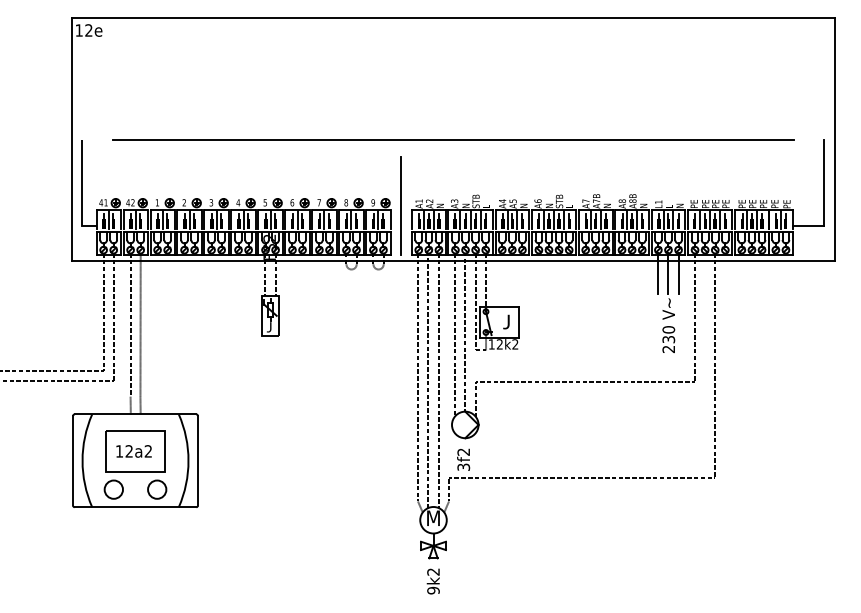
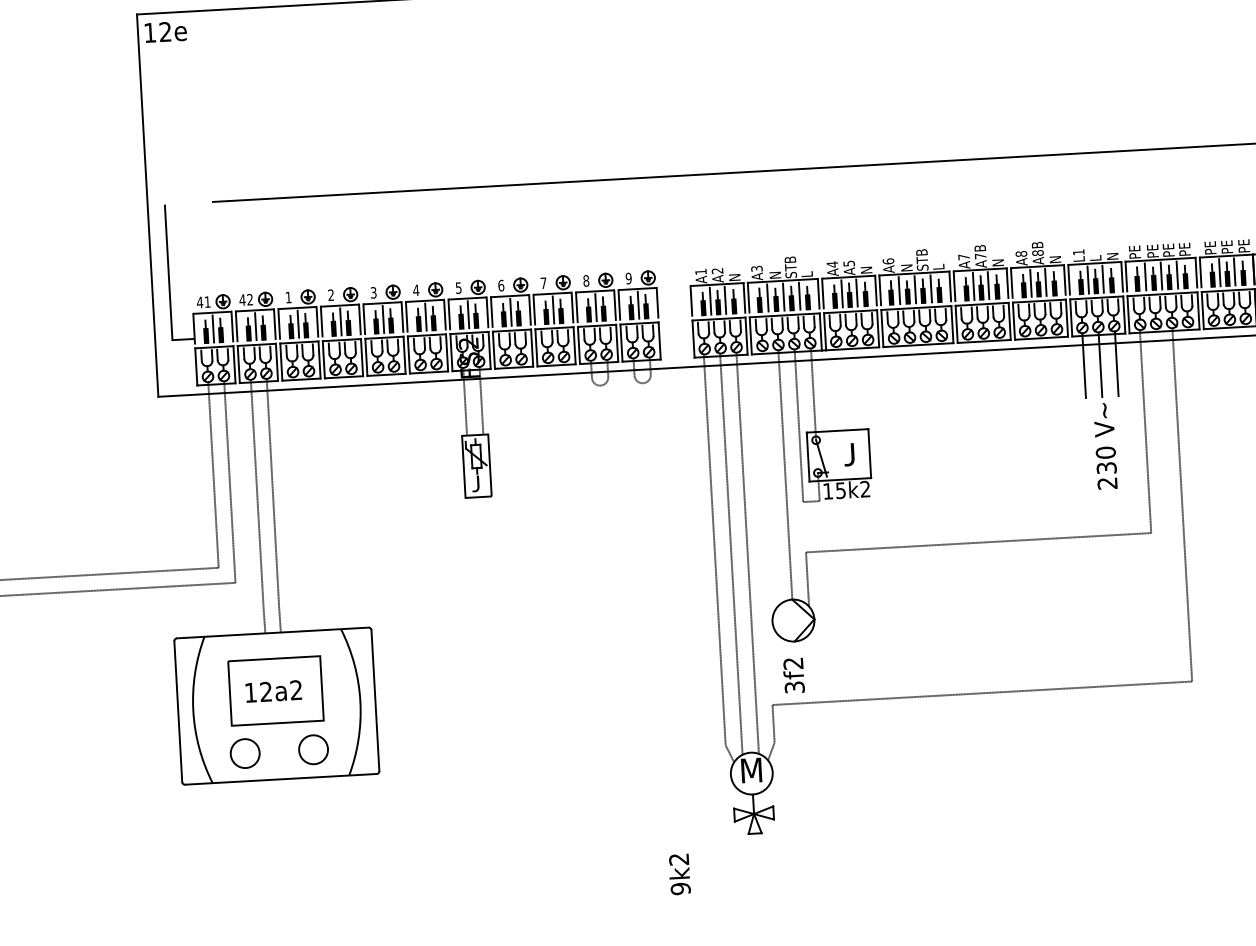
line: (400, 206) -> (672, 281), removed
line: (454, 334) -> (768, 478), removed
text: (499, 344) -> (840, 490), 12k2 -> 15k2
text: (432, 581) -> (678, 874), moved

